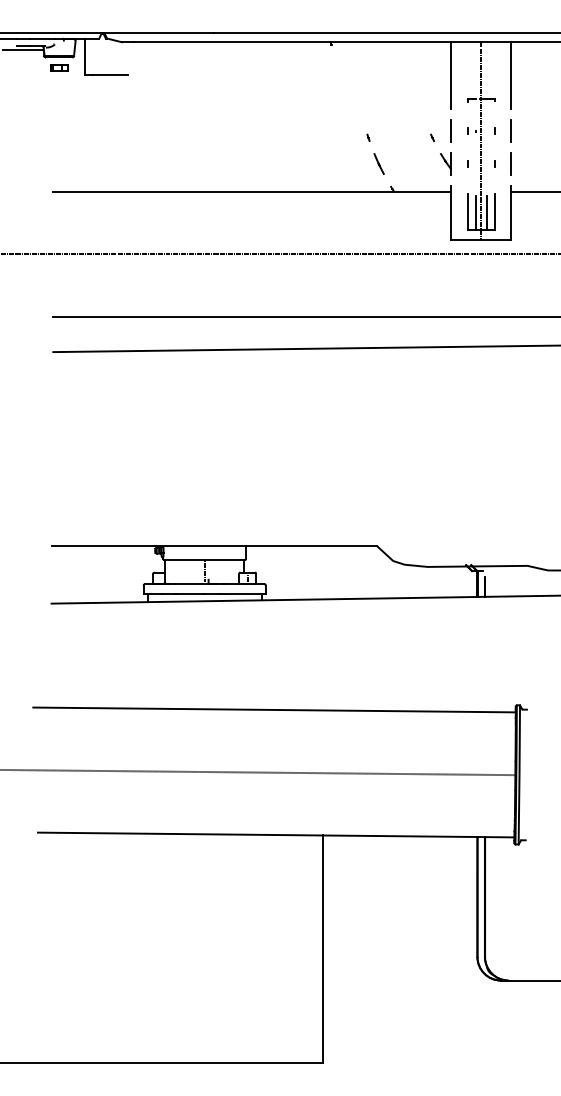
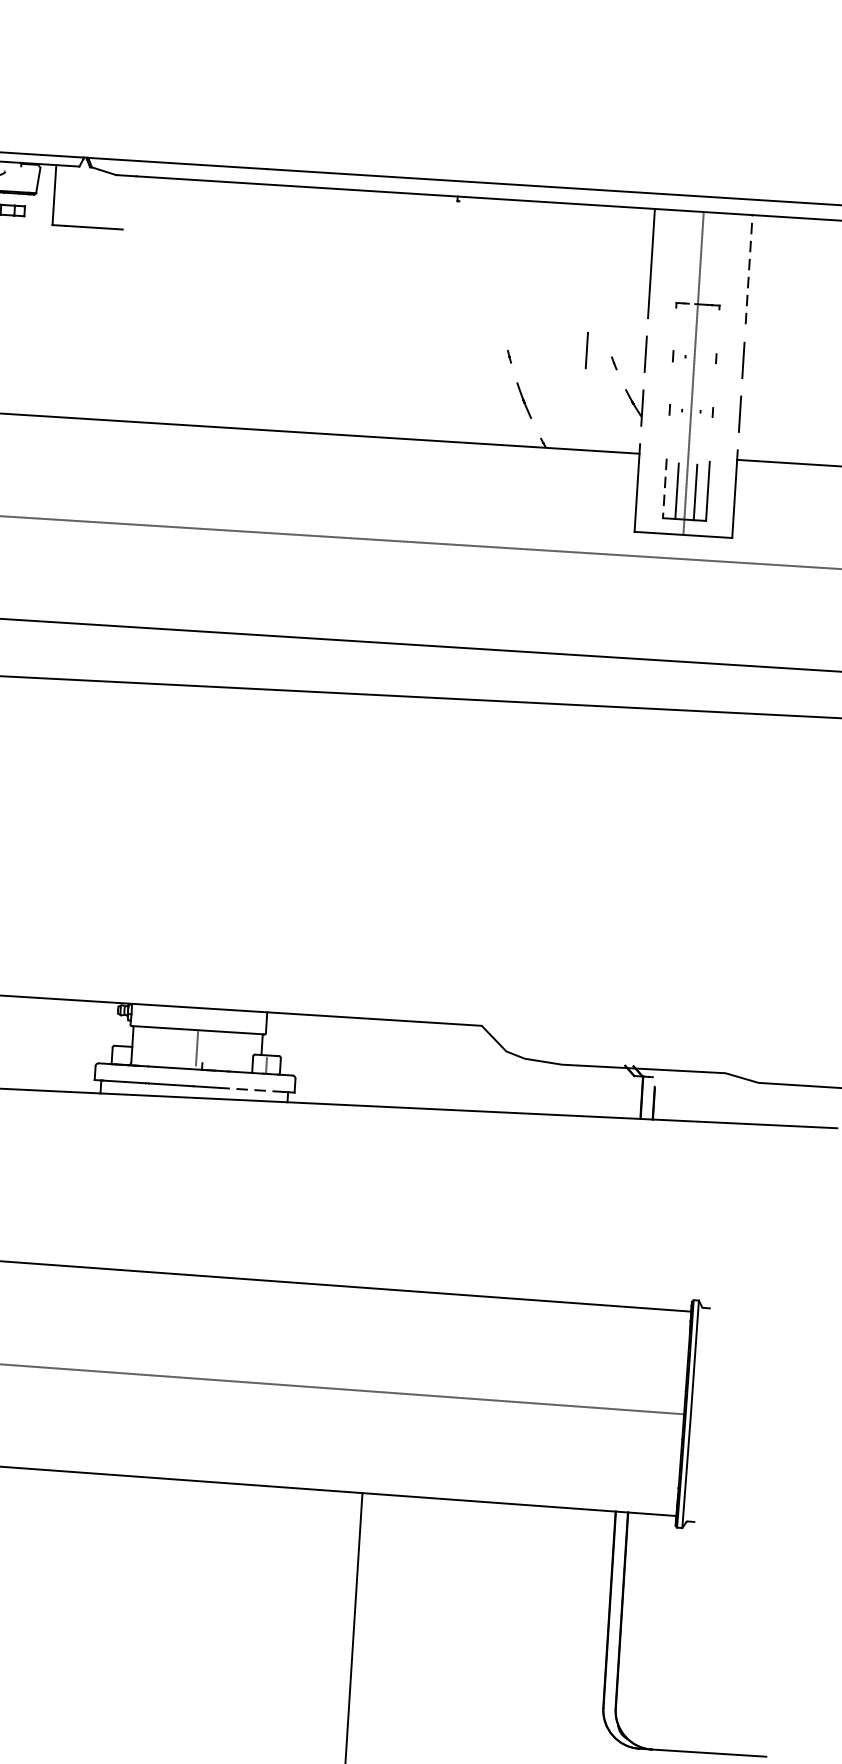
line: (511, 75) -> (749, 269), solid -> dashed
line: (414, 130) -> (585, 349), added
line: (468, 212) -> (665, 489), solid -> dashed
line: (239, 594) -> (251, 1090), solid -> dashed

